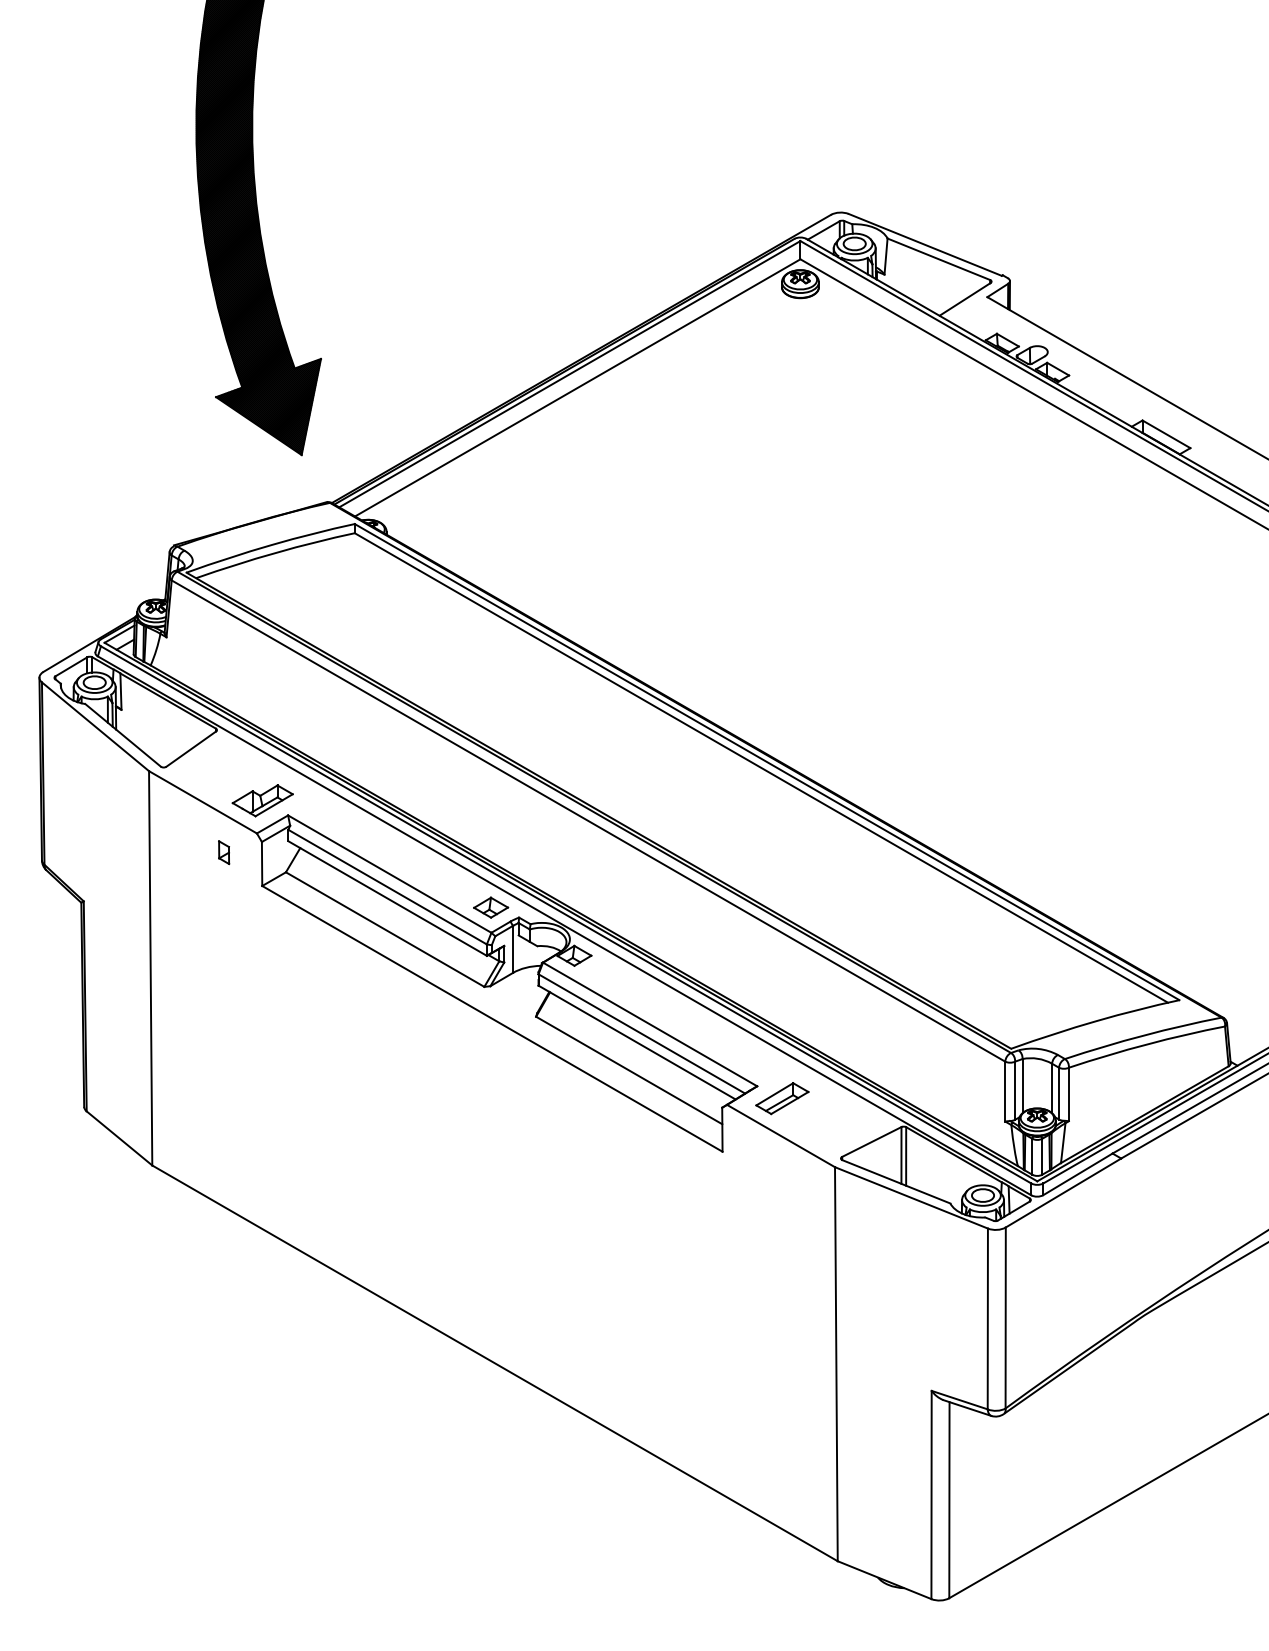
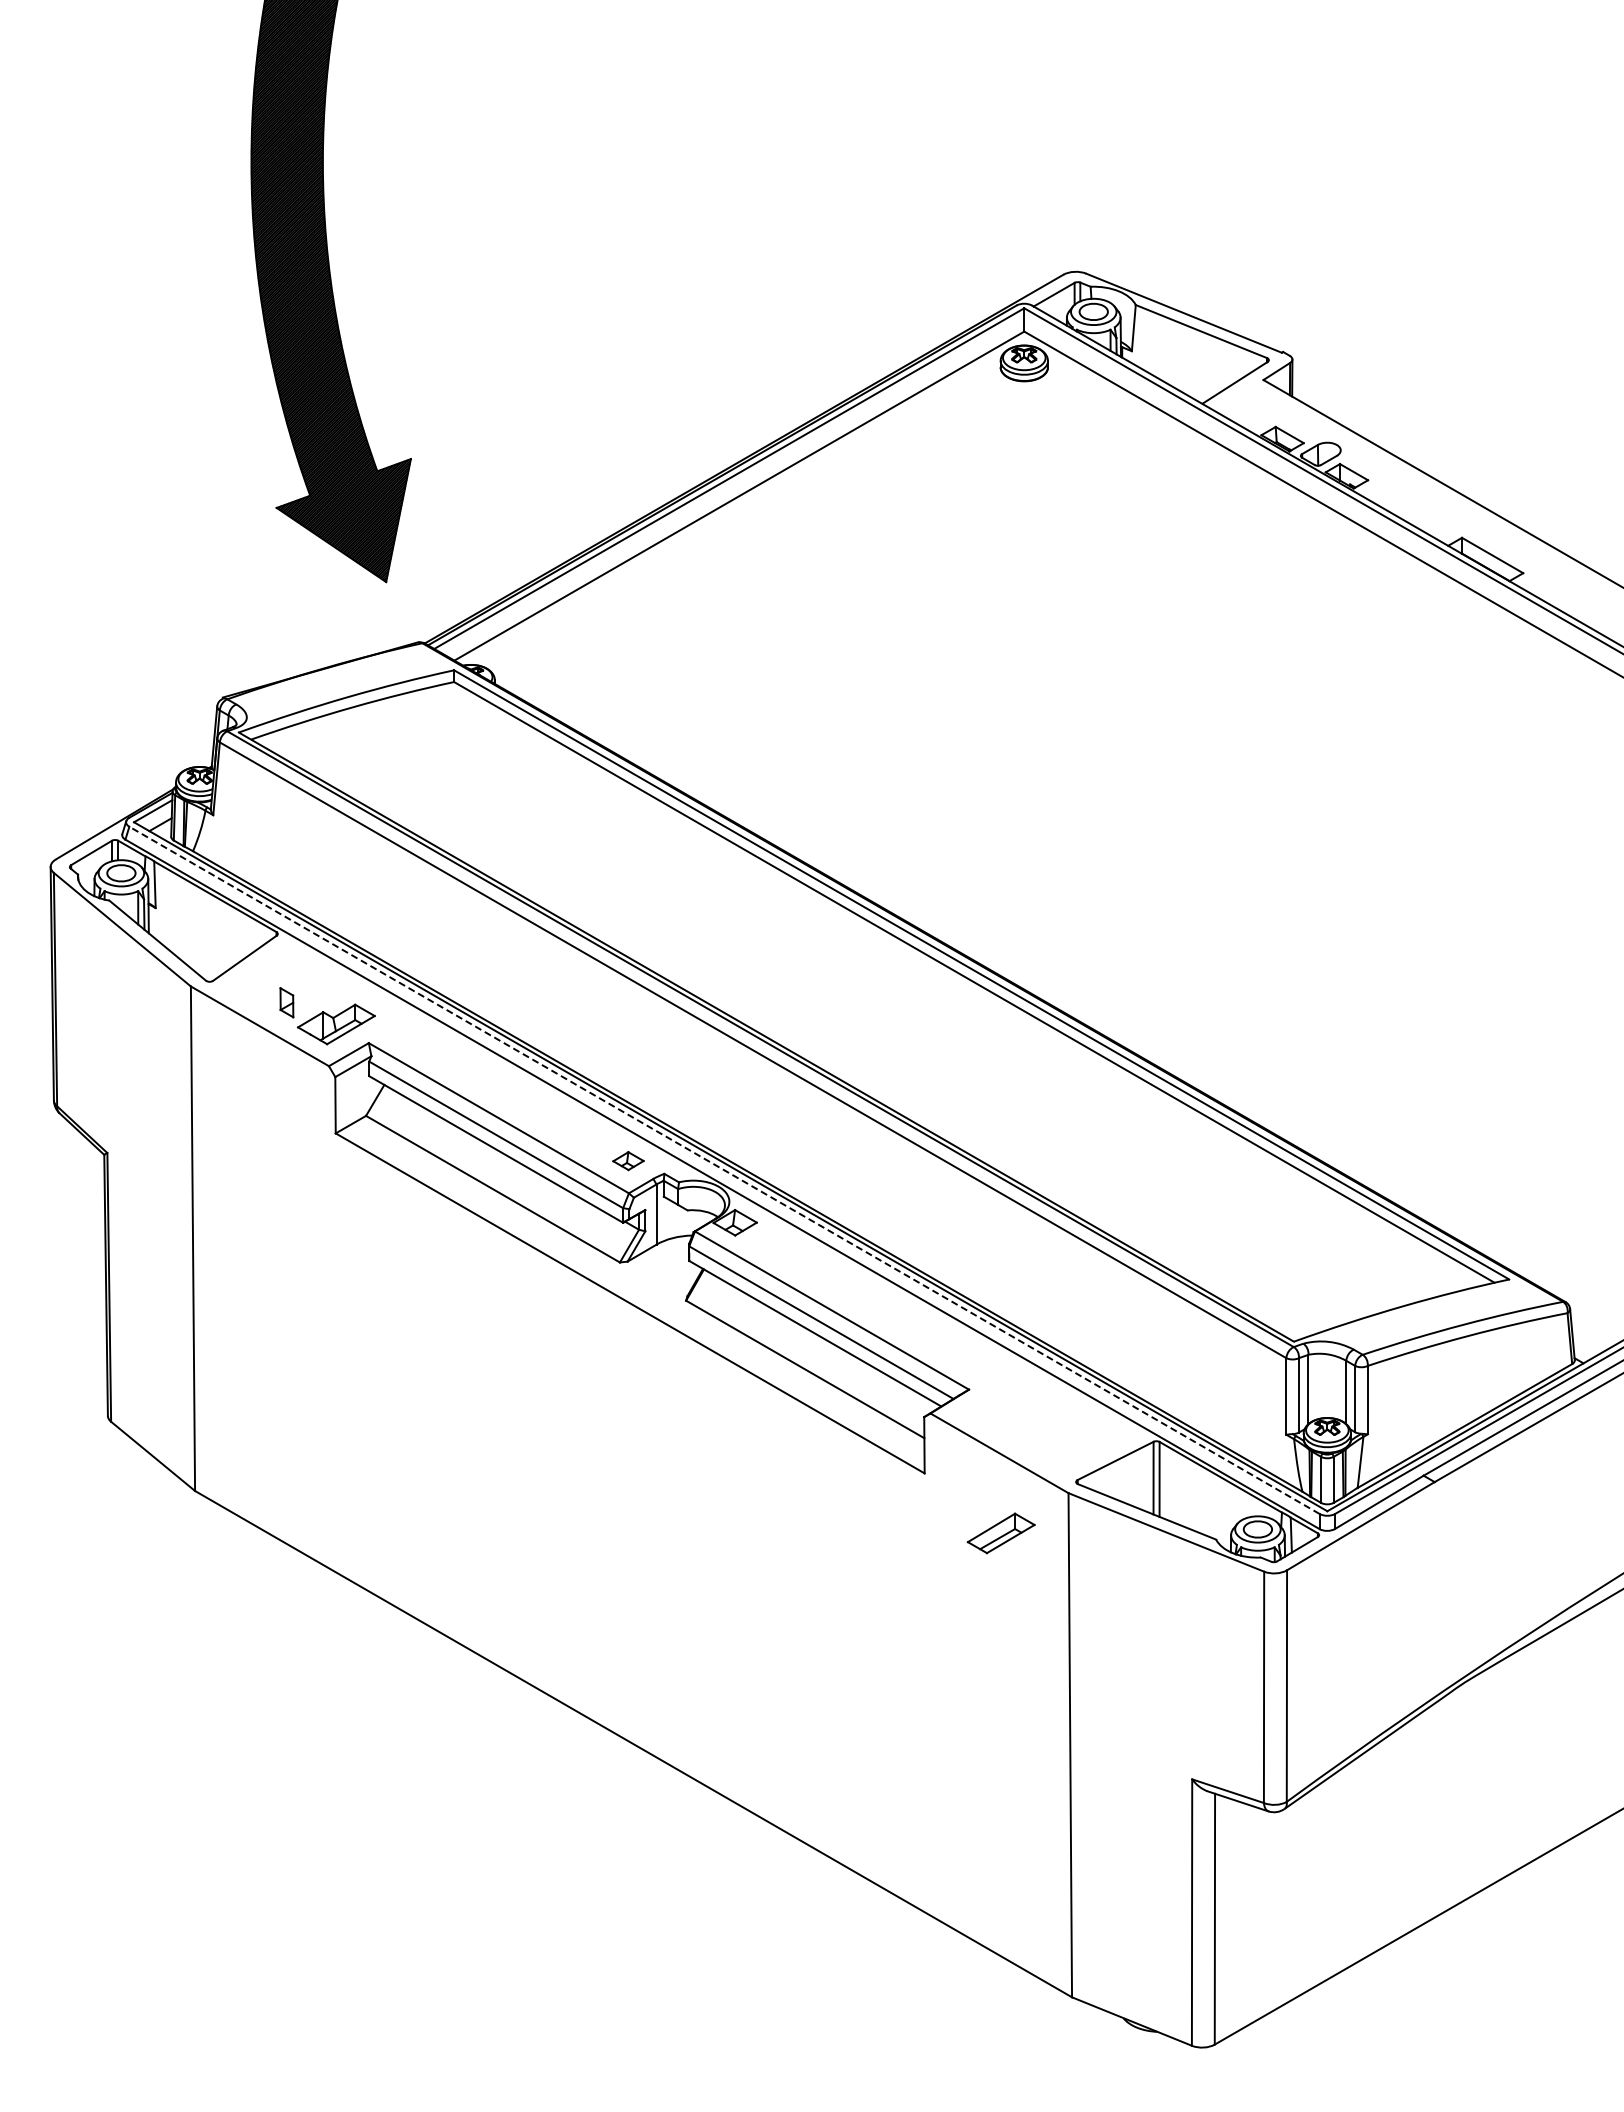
part: (223, 852) -> (286, 1002), moved
part: (491, 907) -> (628, 1160), size x0.7
line: (566, 914) -> (724, 1170), solid -> dashed
part: (781, 1098) -> (1000, 1533), moved

